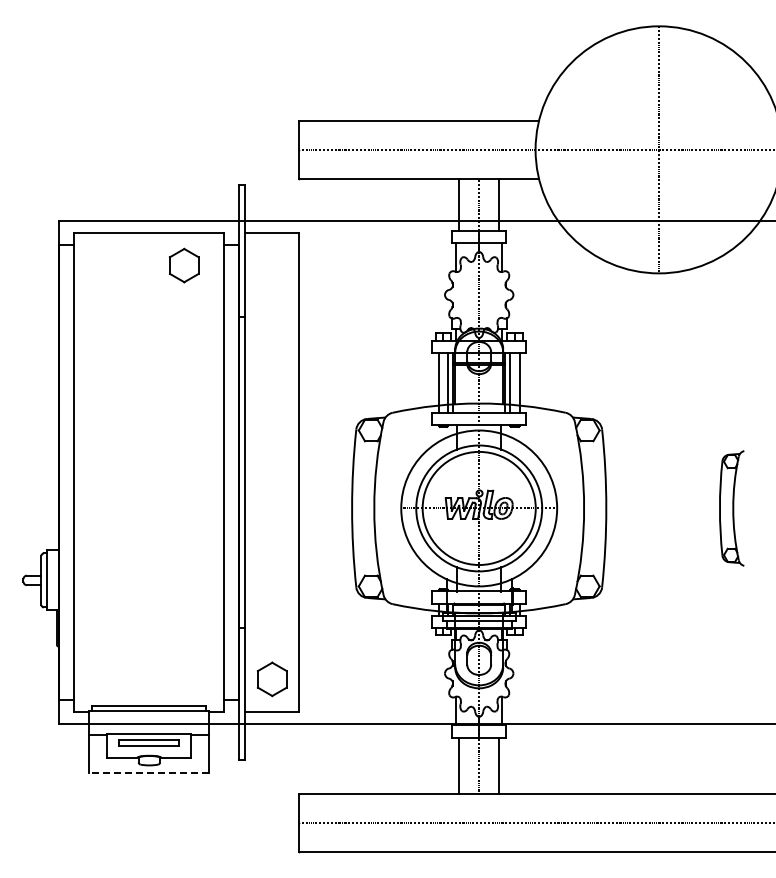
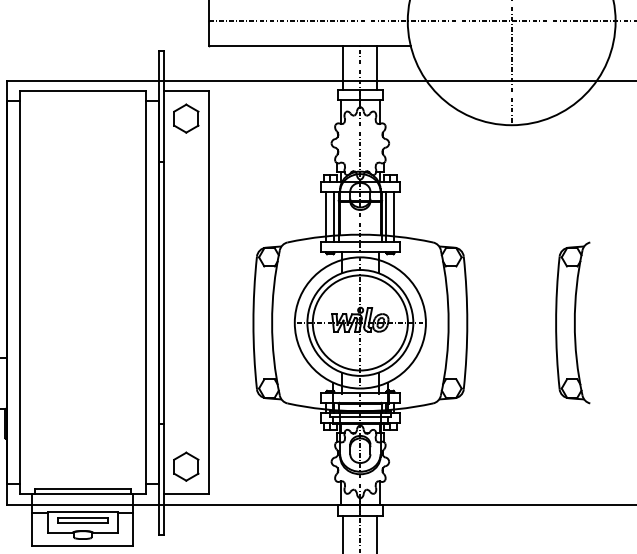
part: (184, 265) -> (186, 118), moved
part: (731, 508) -> (572, 322), size x1.67
line: (149, 773) -> (83, 545), dashed -> solid

